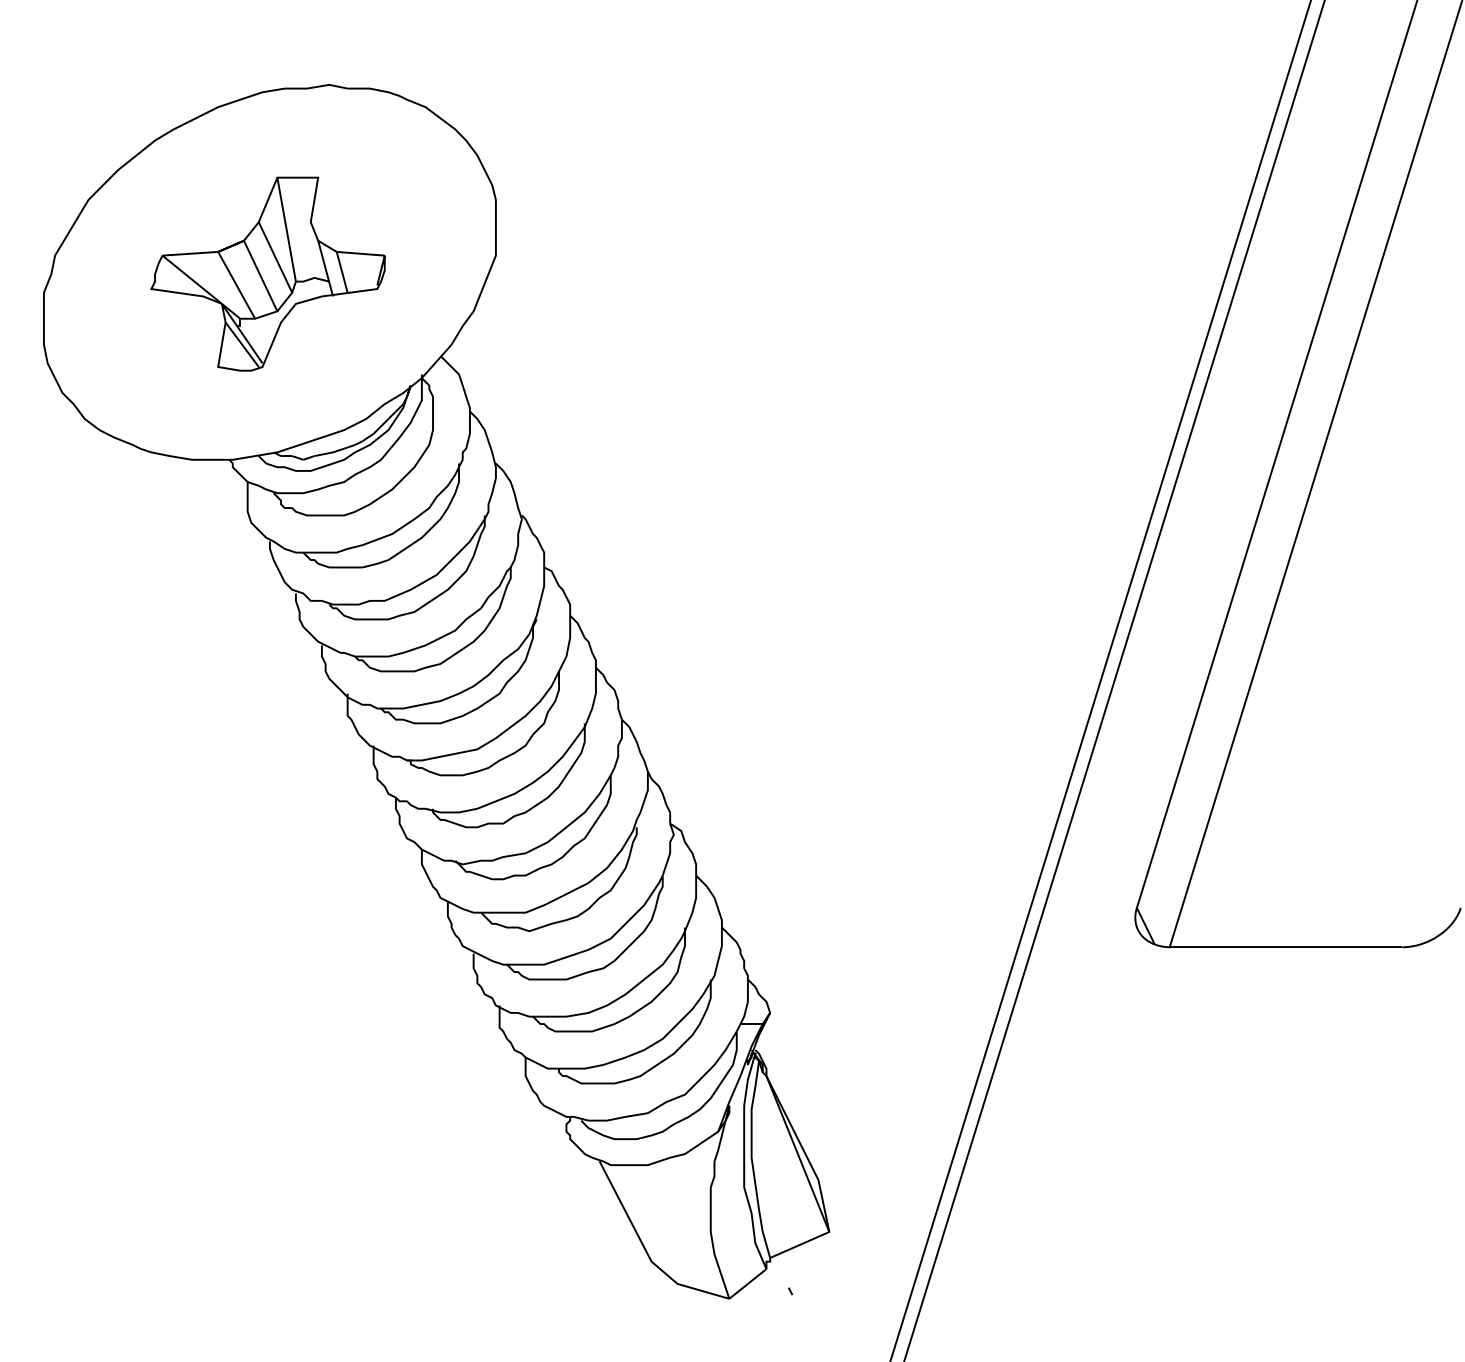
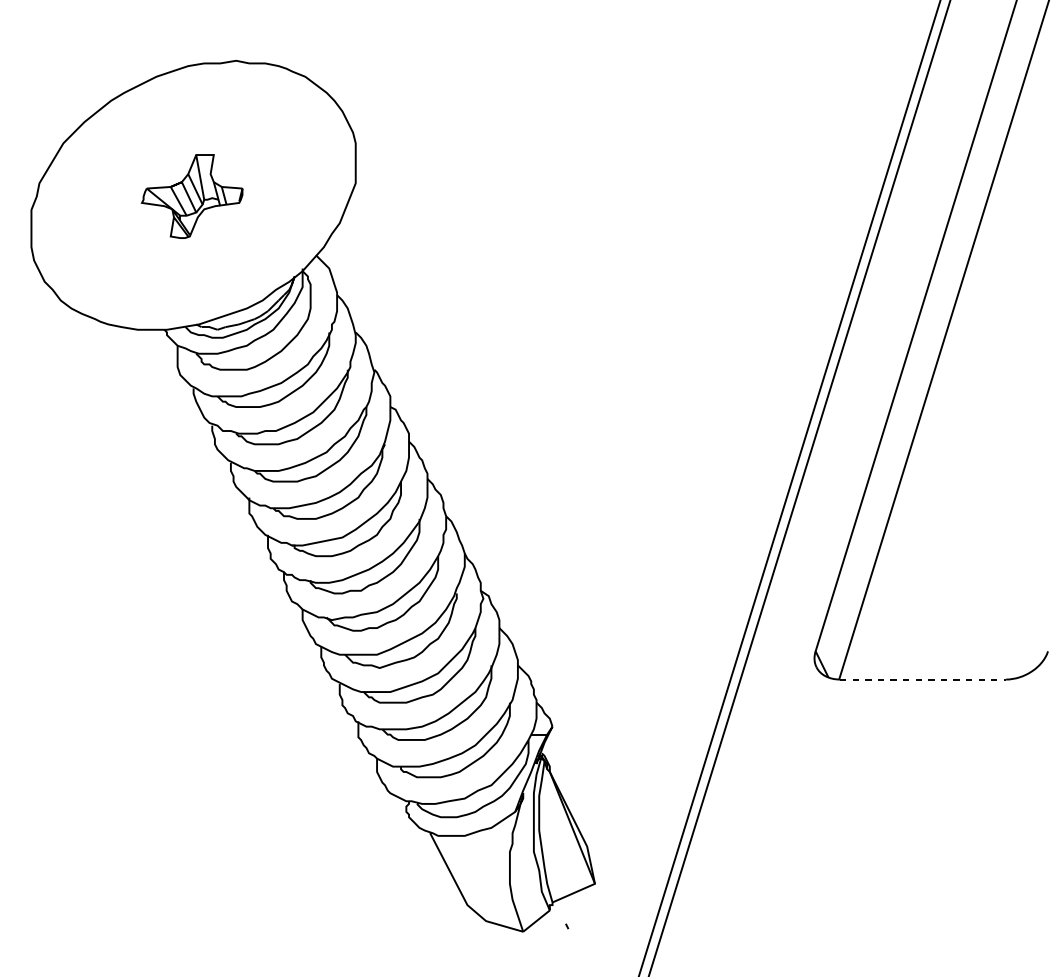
part: (267, 273) -> (191, 196), size x0.6
line: (1286, 947) -> (922, 679), solid -> dashed

